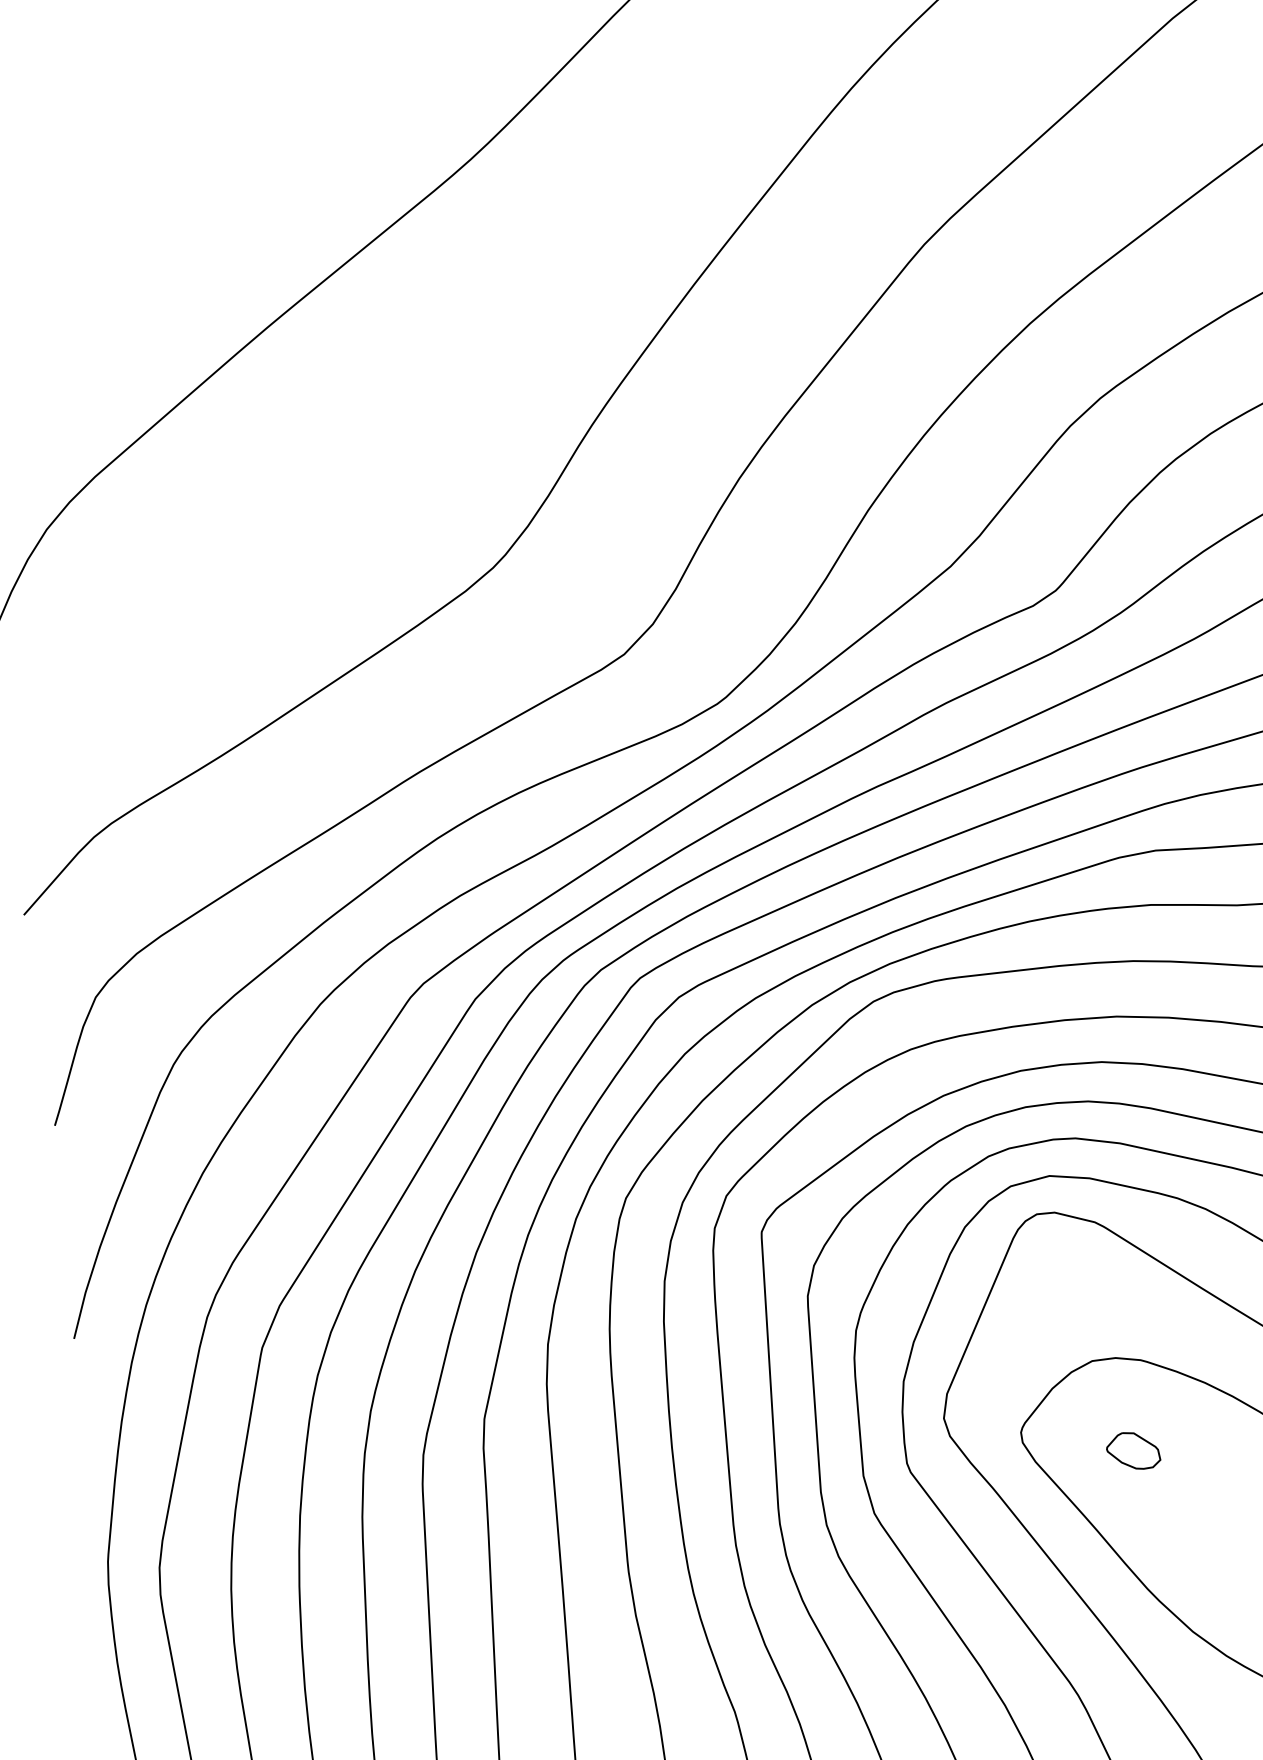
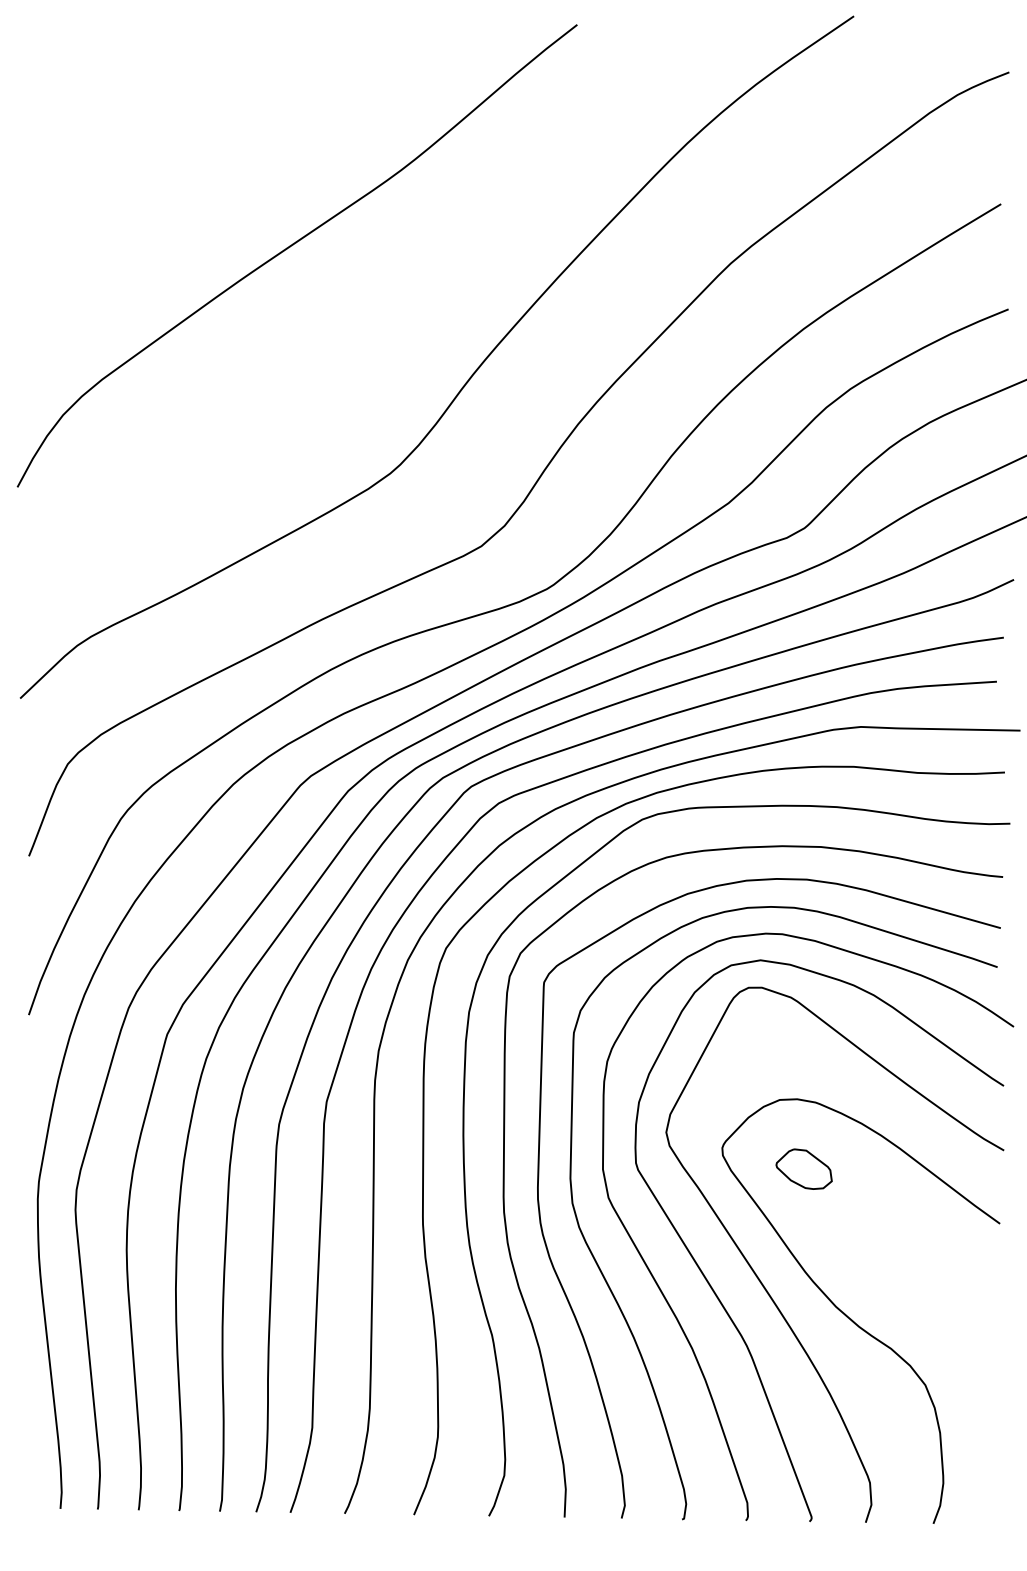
part: (1132, 1450) -> (803, 1168), size x1.43

